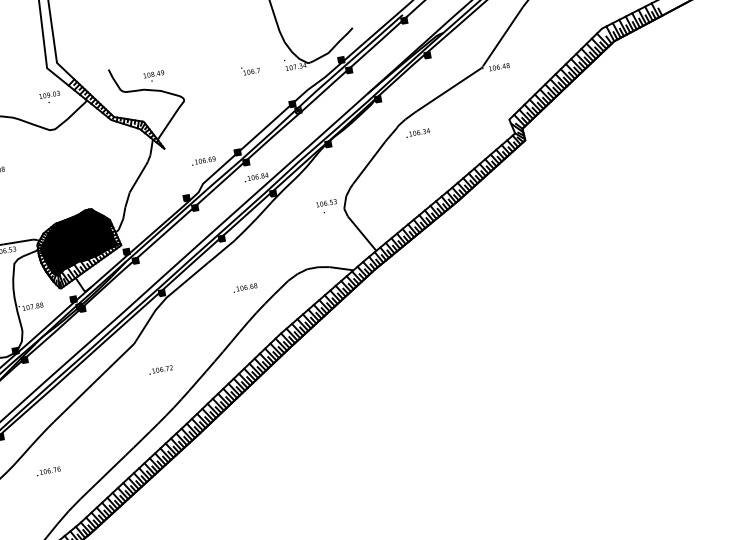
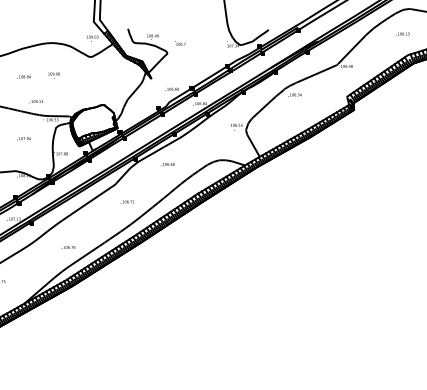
text: (250, 70) -> (180, 43), moved
fill: (77, 240) -> (93, 121), removed
text: (244, 287) -> (167, 164), moved
text: (48, 471) -> (68, 247), moved

